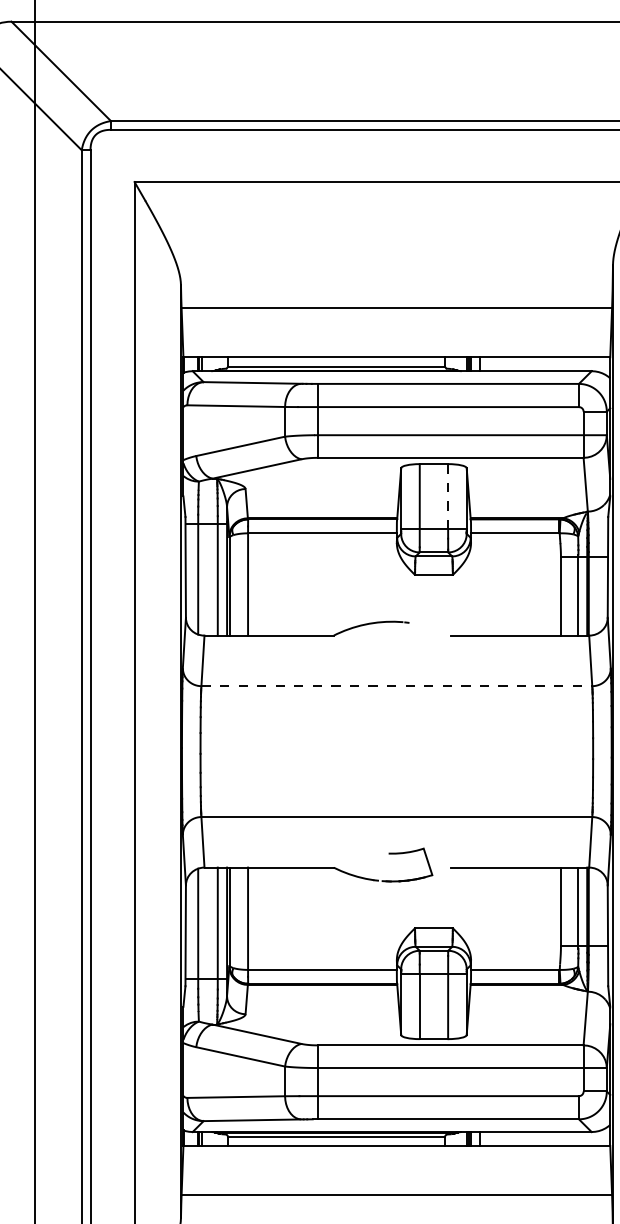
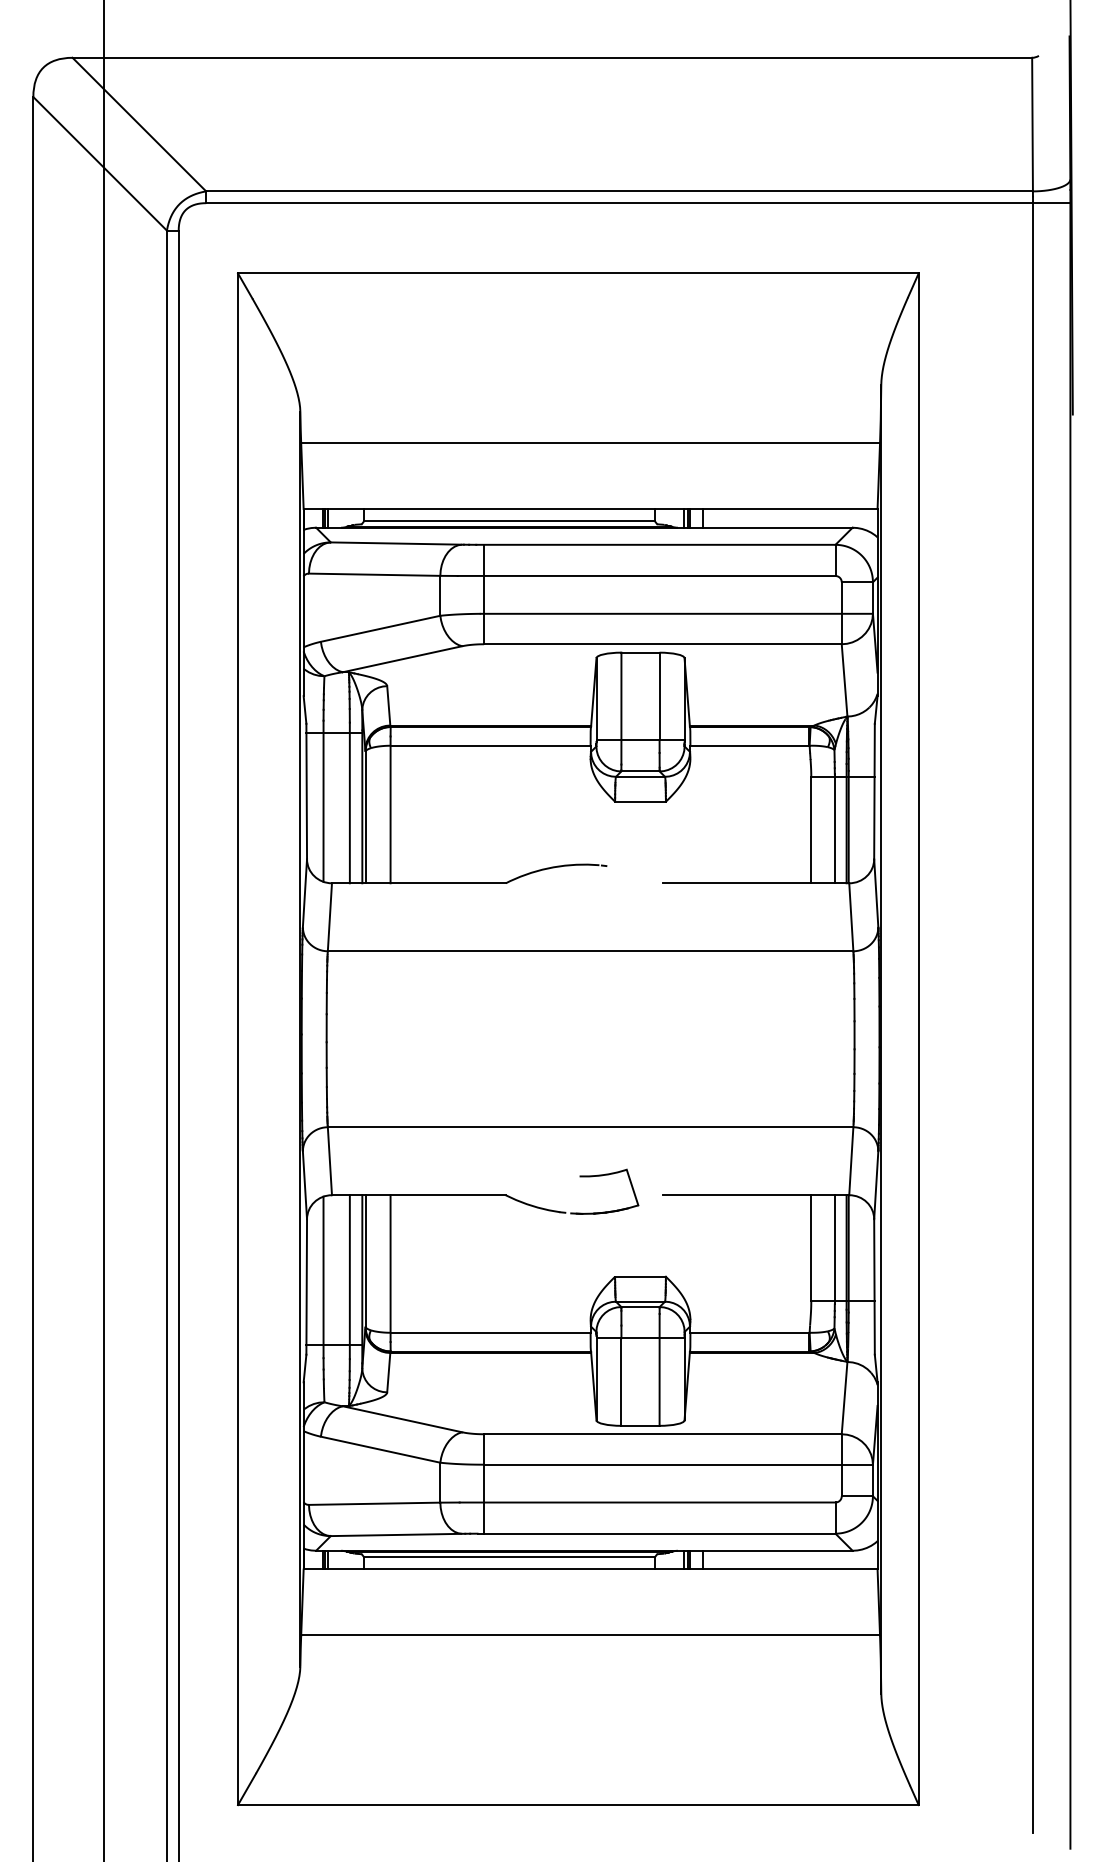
line: (448, 496) -> (659, 696), dashed -> solid
line: (396, 686) -> (590, 951), dashed -> solid

